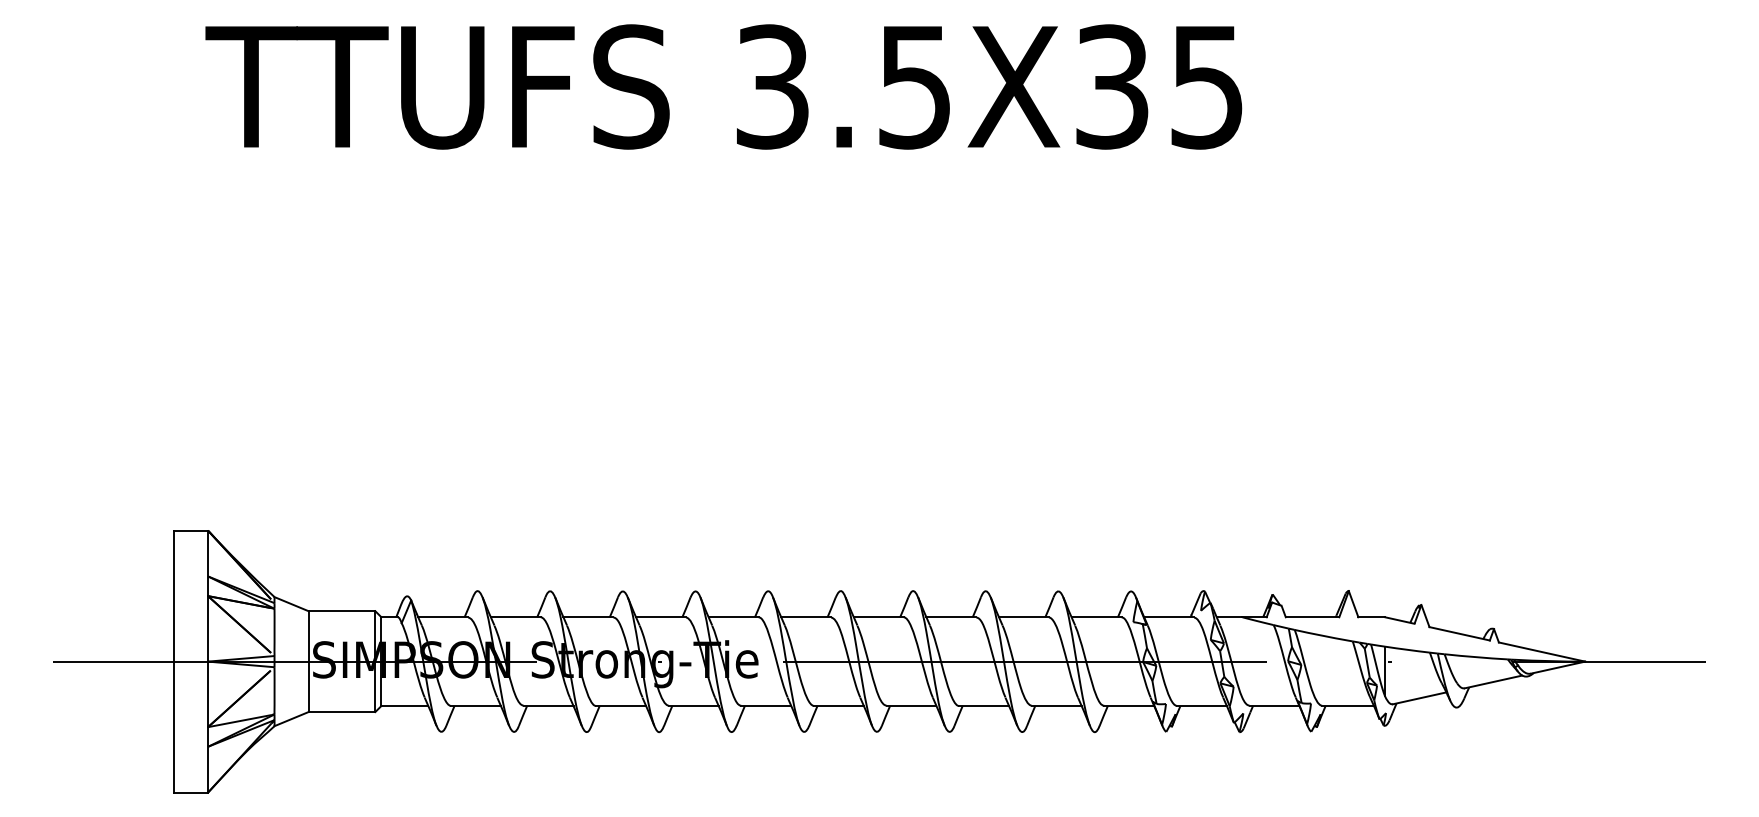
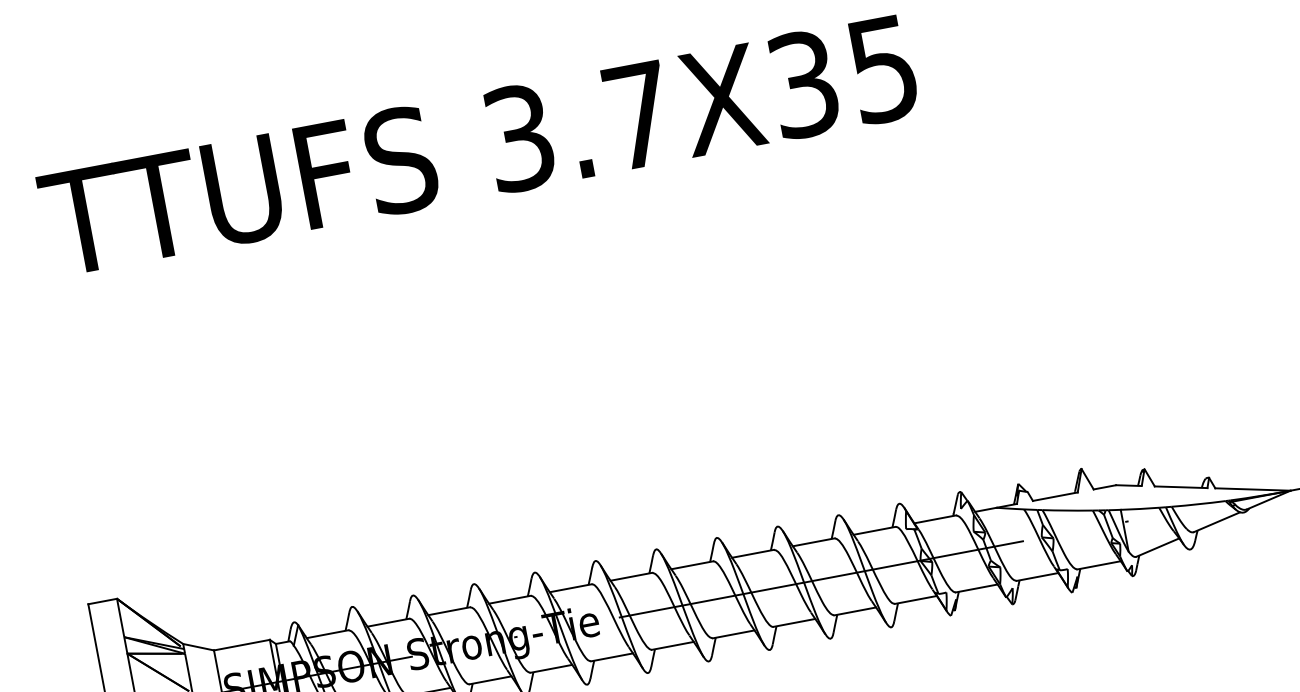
text: (914, 87) -> (638, 116), 3.5X35 -> 3.7X35

